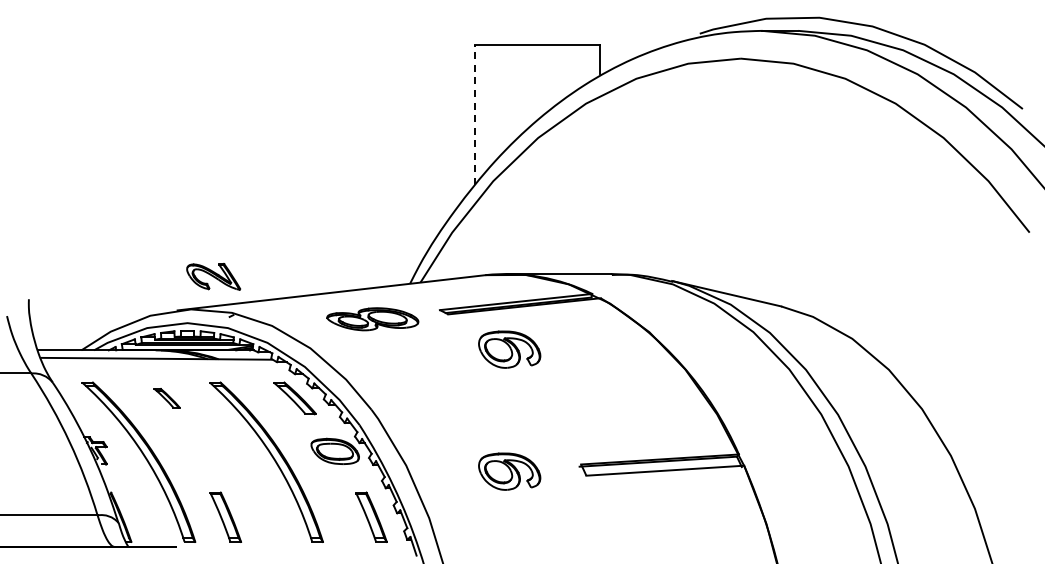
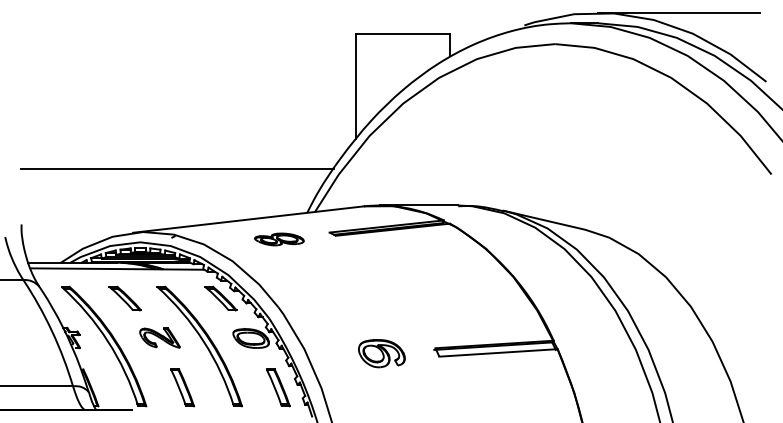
line: (906, 16) -> (679, 12), added
line: (475, 114) -> (356, 85), dashed -> solid
line: (236, 225) -> (177, 169), added
part: (213, 276) -> (159, 337), moved
part: (372, 319) -> (279, 239), size x0.71
part: (509, 349) -> (381, 262), removed
part: (166, 398) -> (124, 298), size x1.67
part: (225, 516) -> (182, 387), moved

